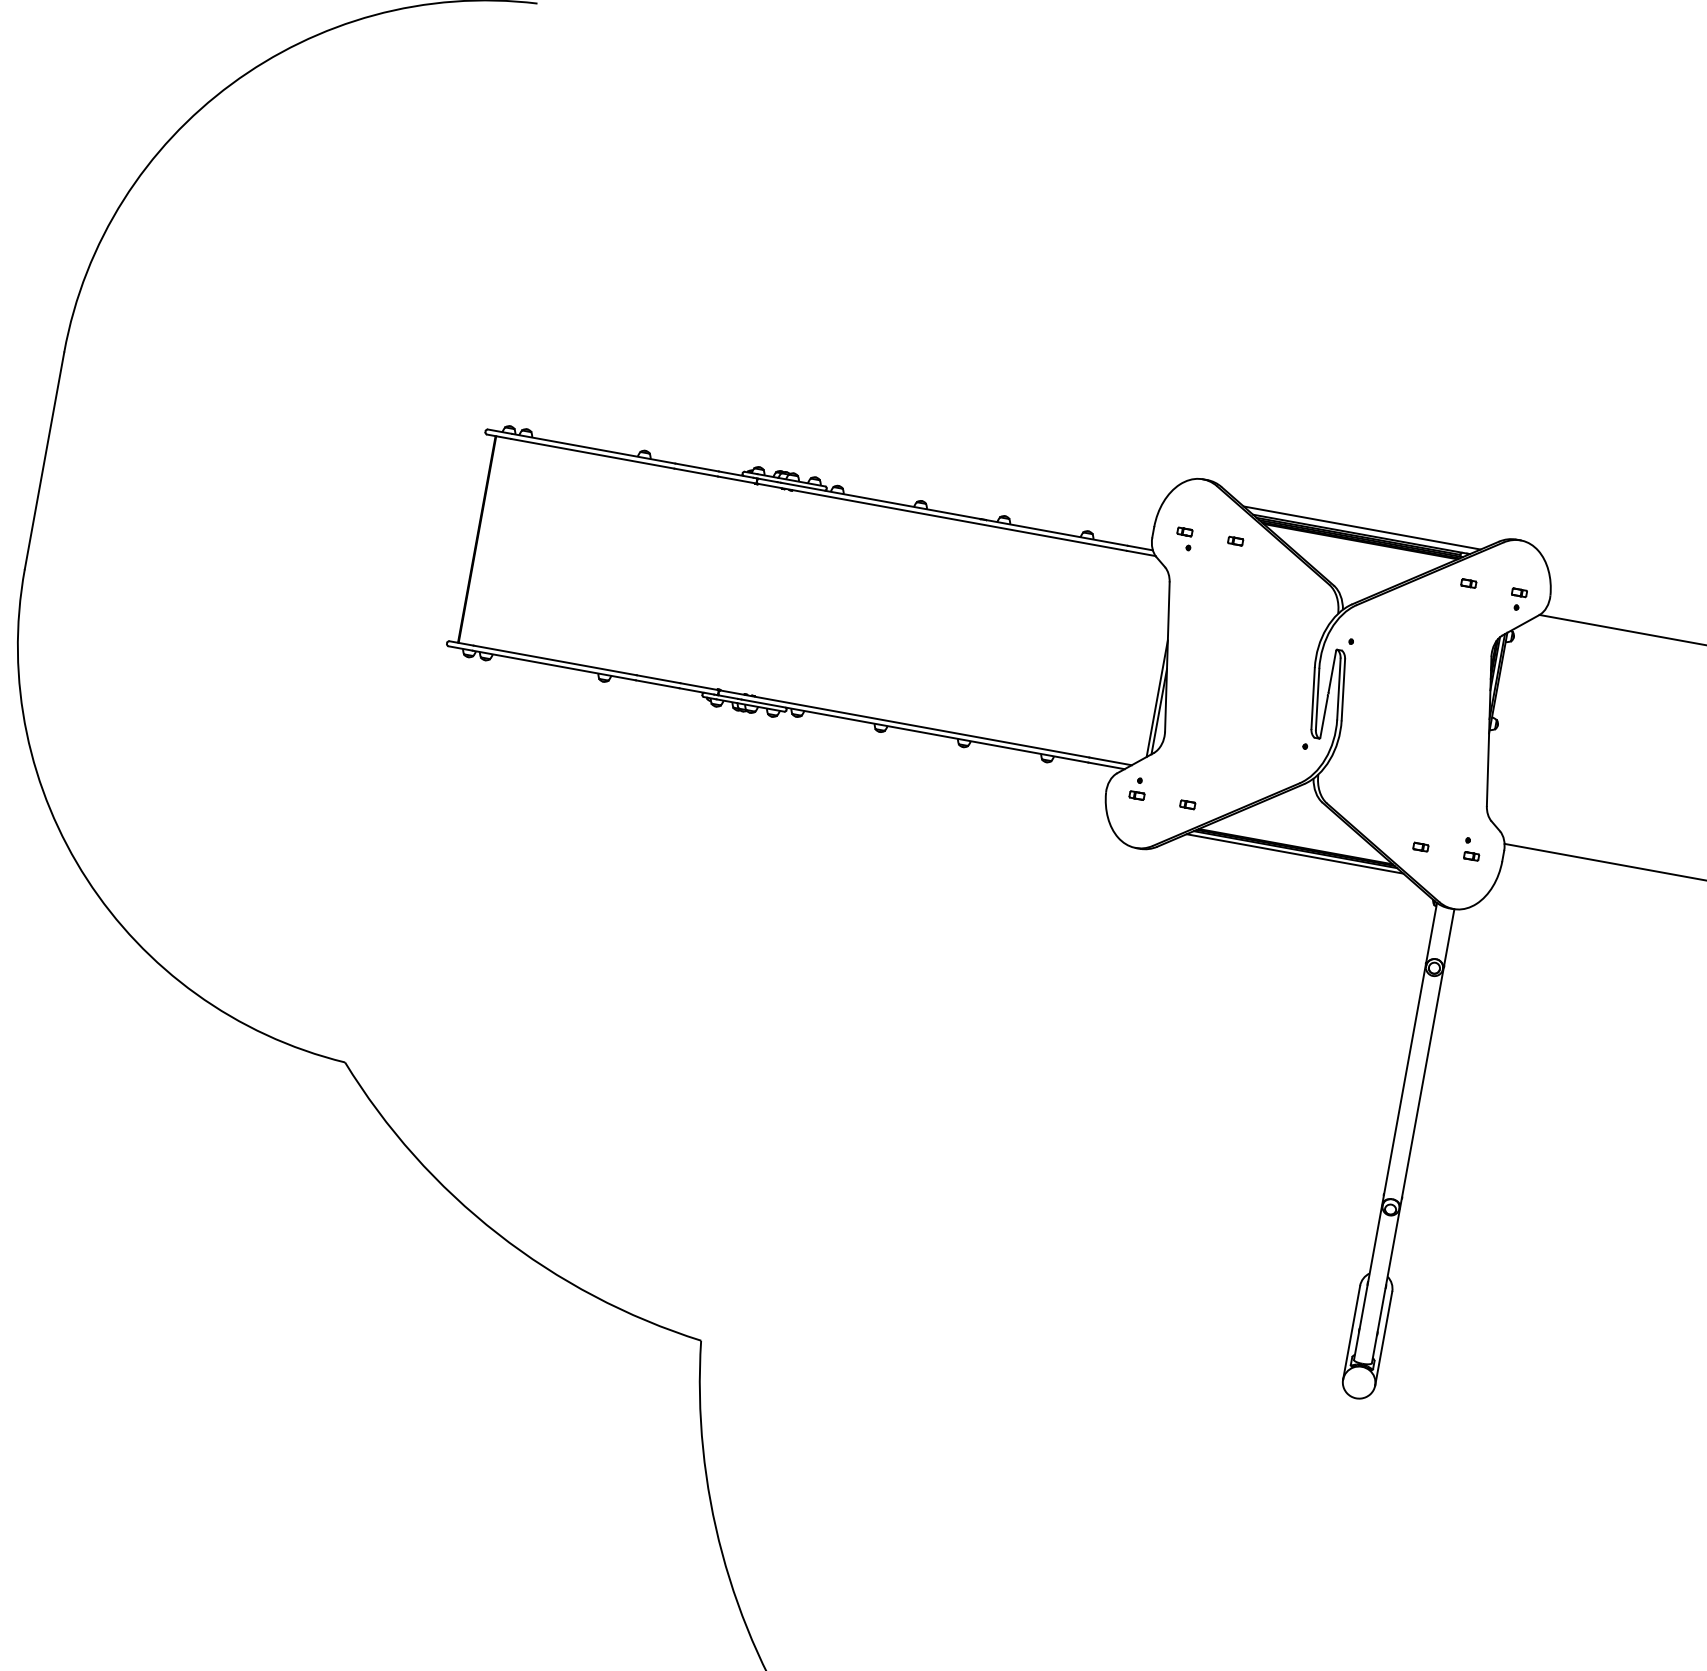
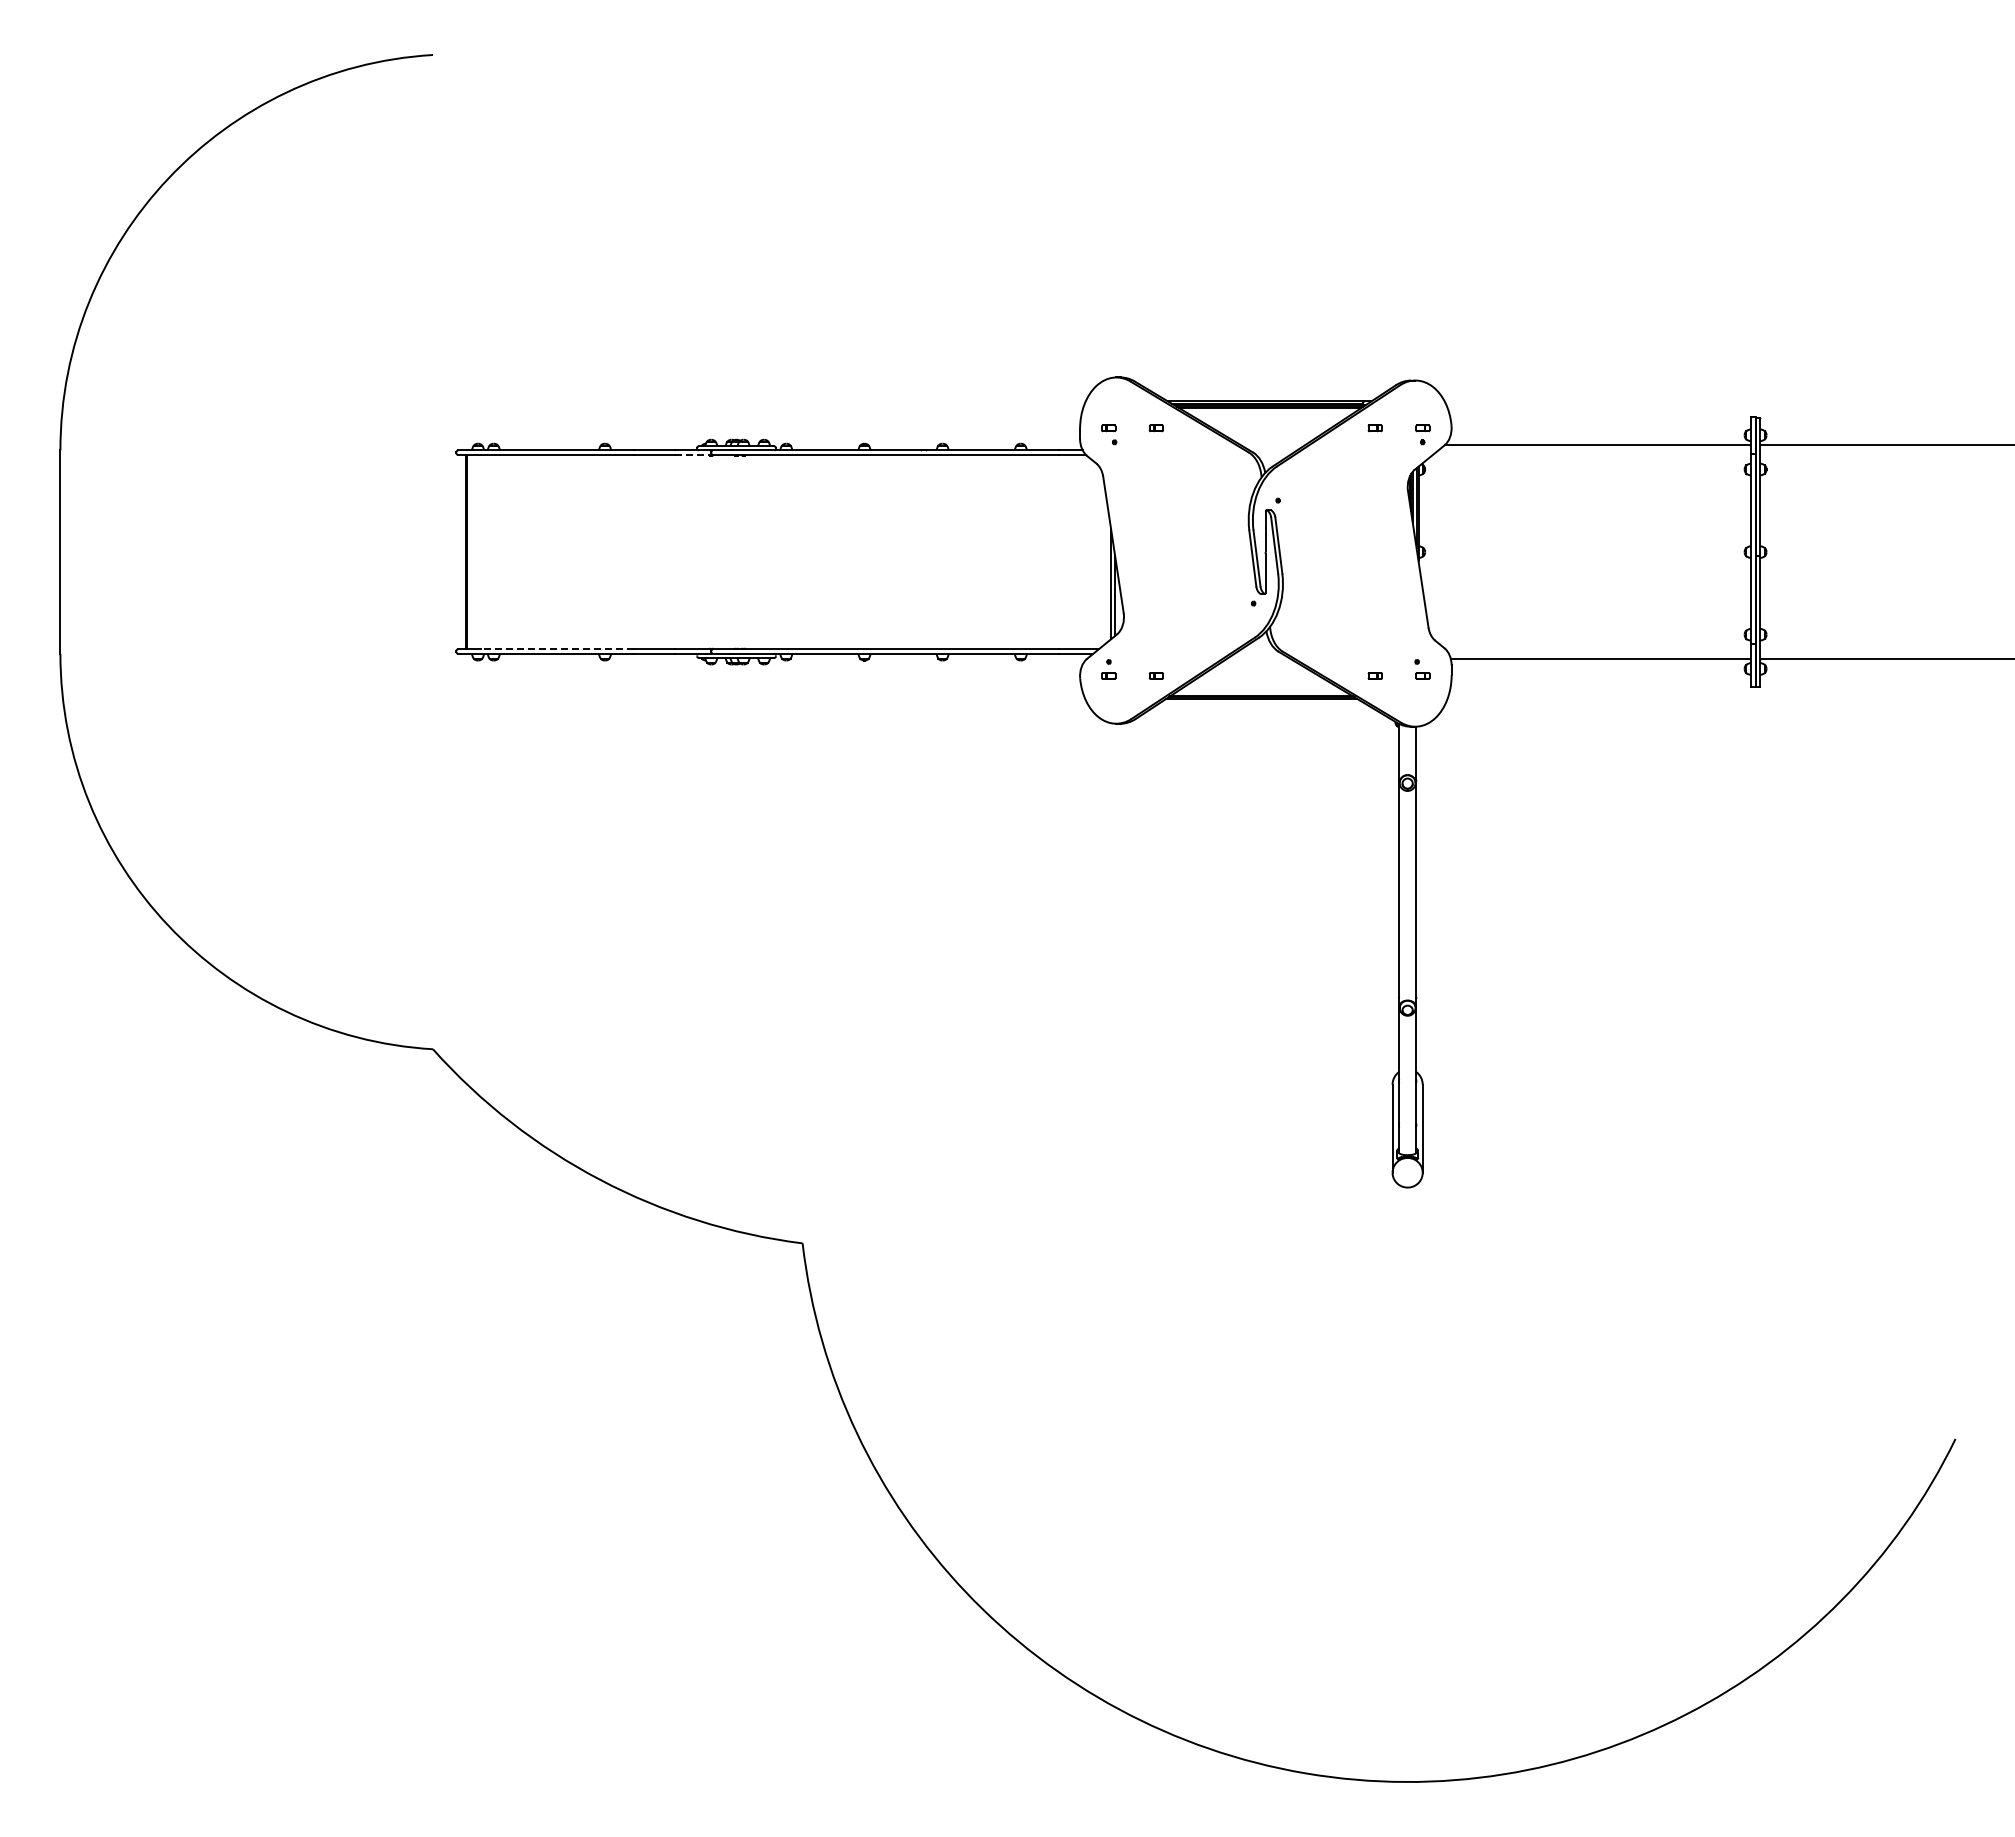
line: (737, 480) -> (693, 455), solid -> dashed
line: (1362, 528) -> (1269, 395), removed
line: (555, 660) -> (557, 649), solid -> dashed
line: (1294, 853) -> (1261, 702), removed

